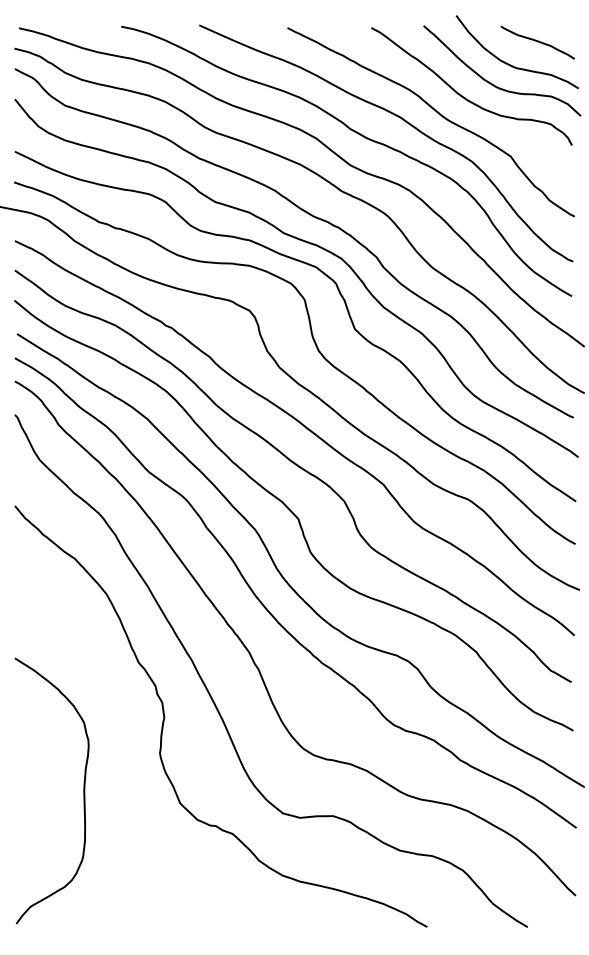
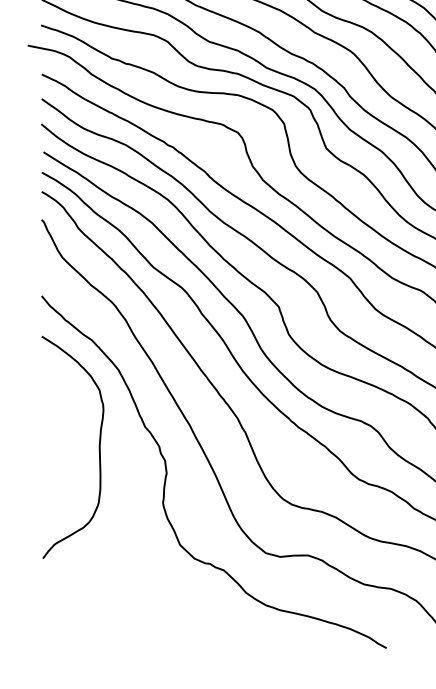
curve: (83, 790) -> (99, 447), moved

